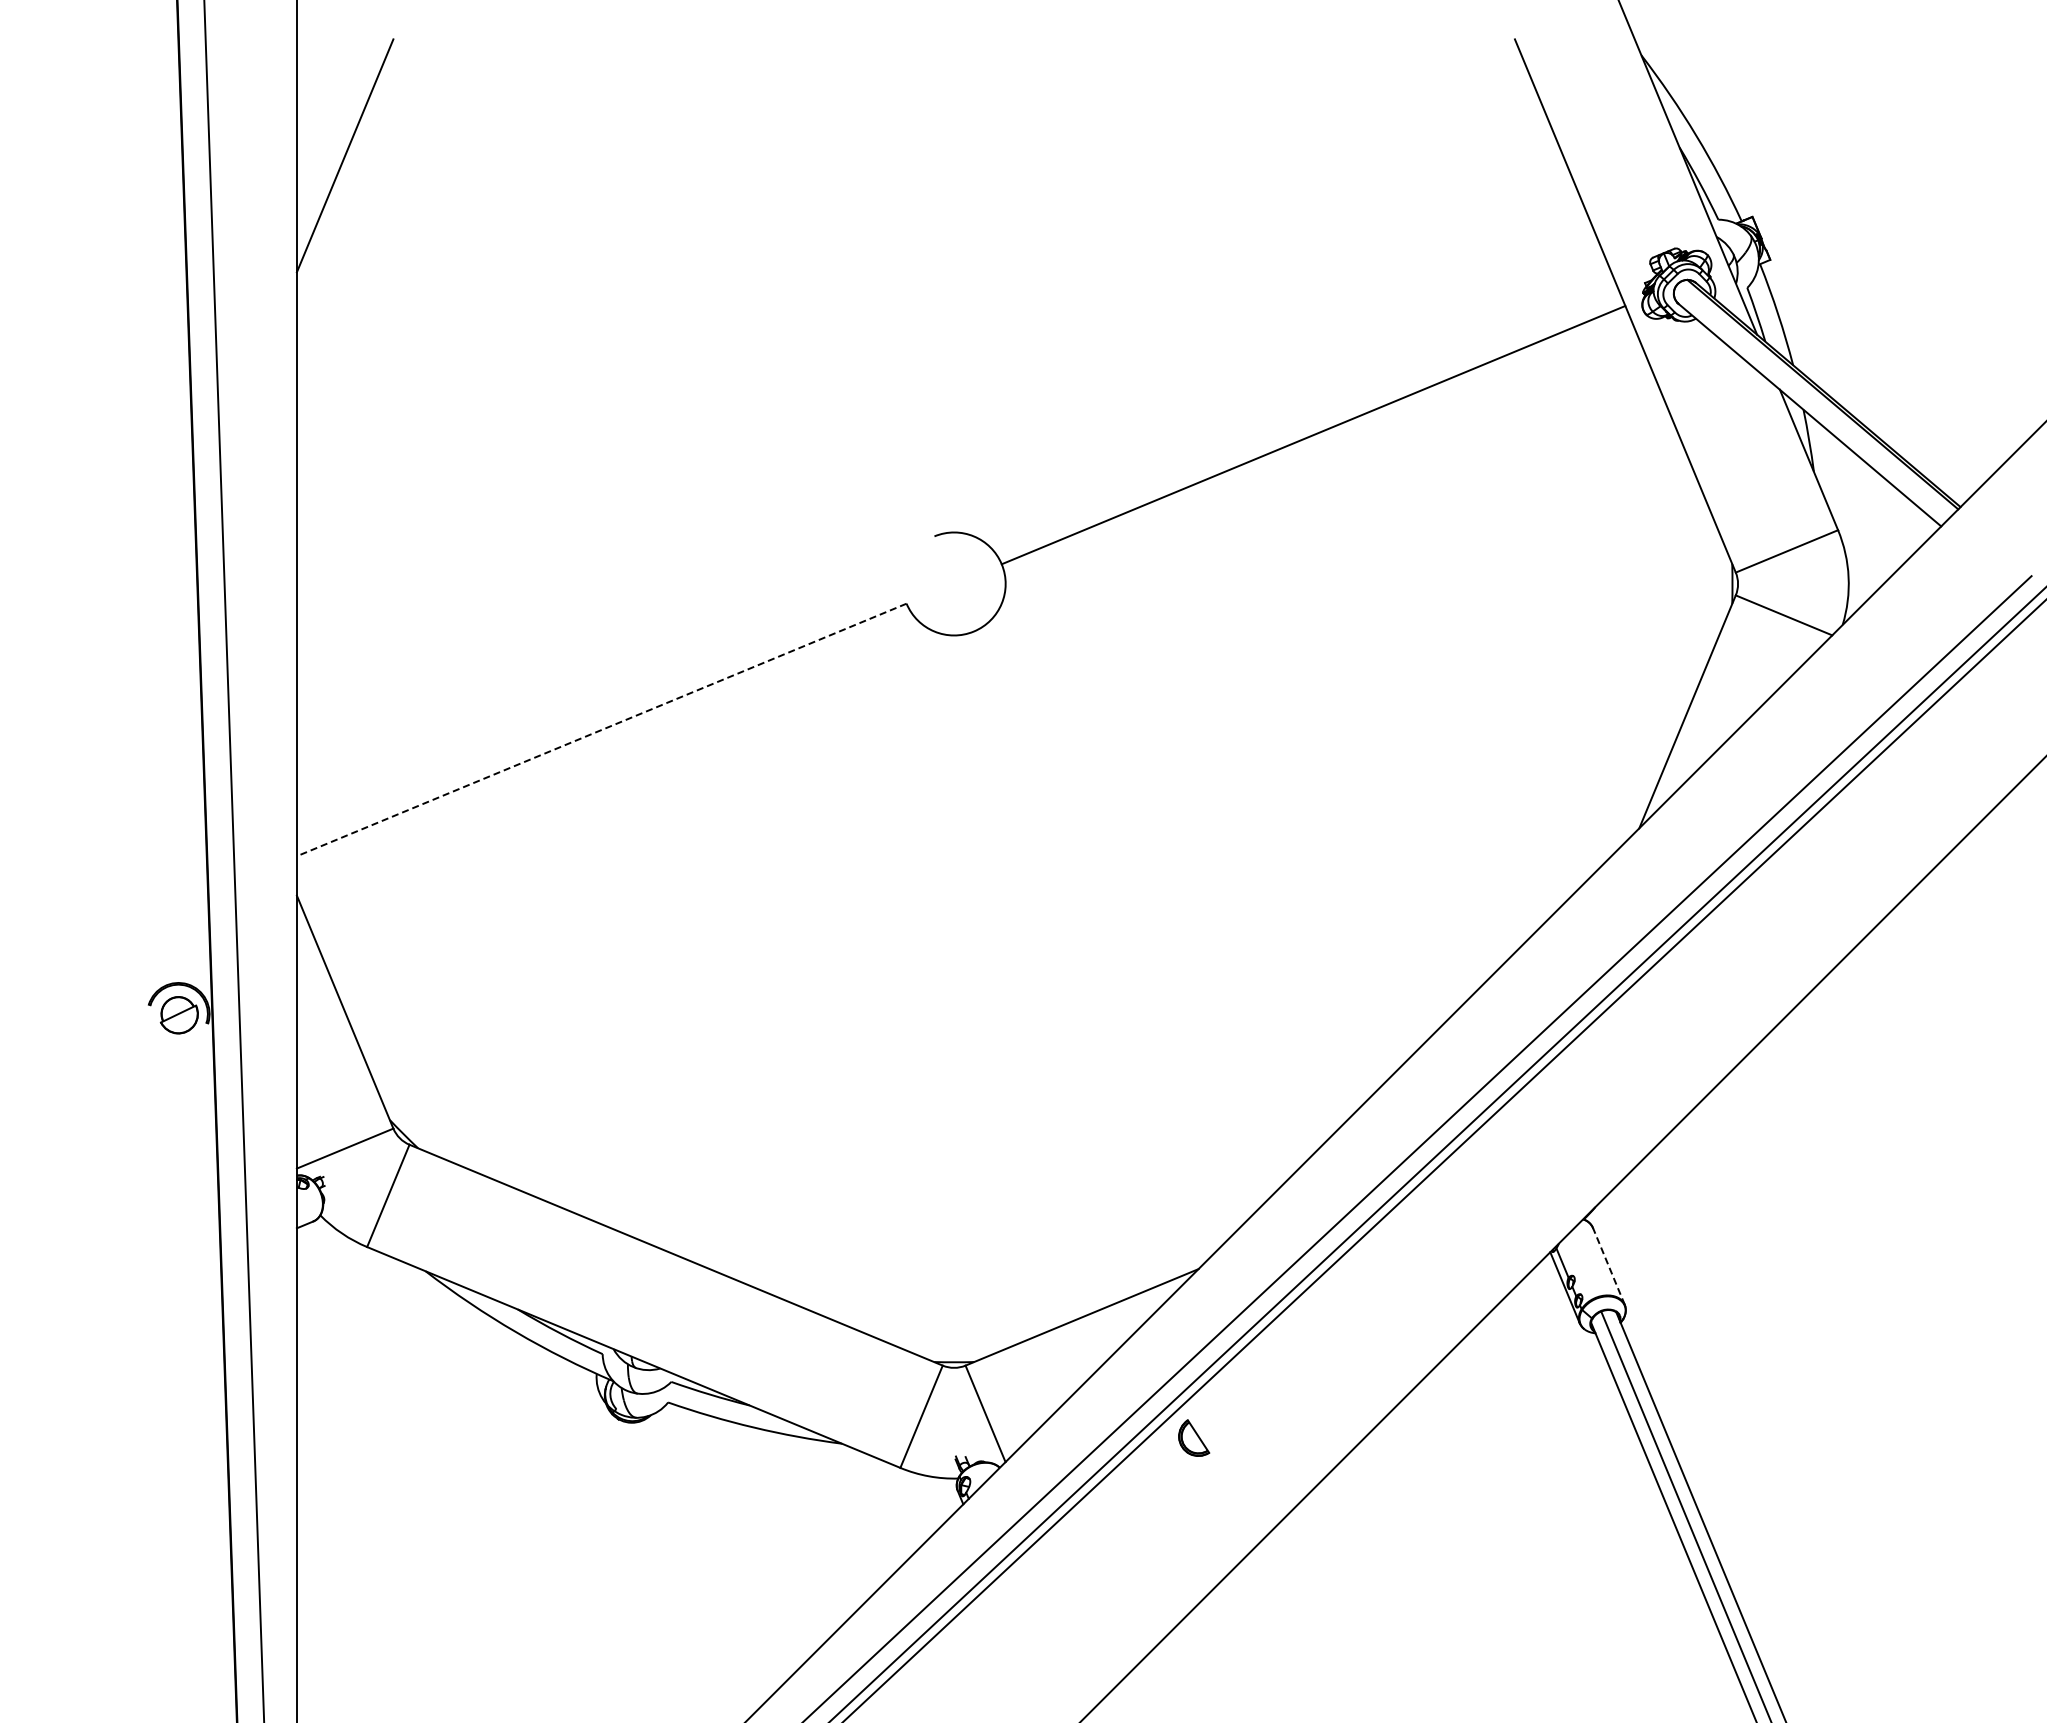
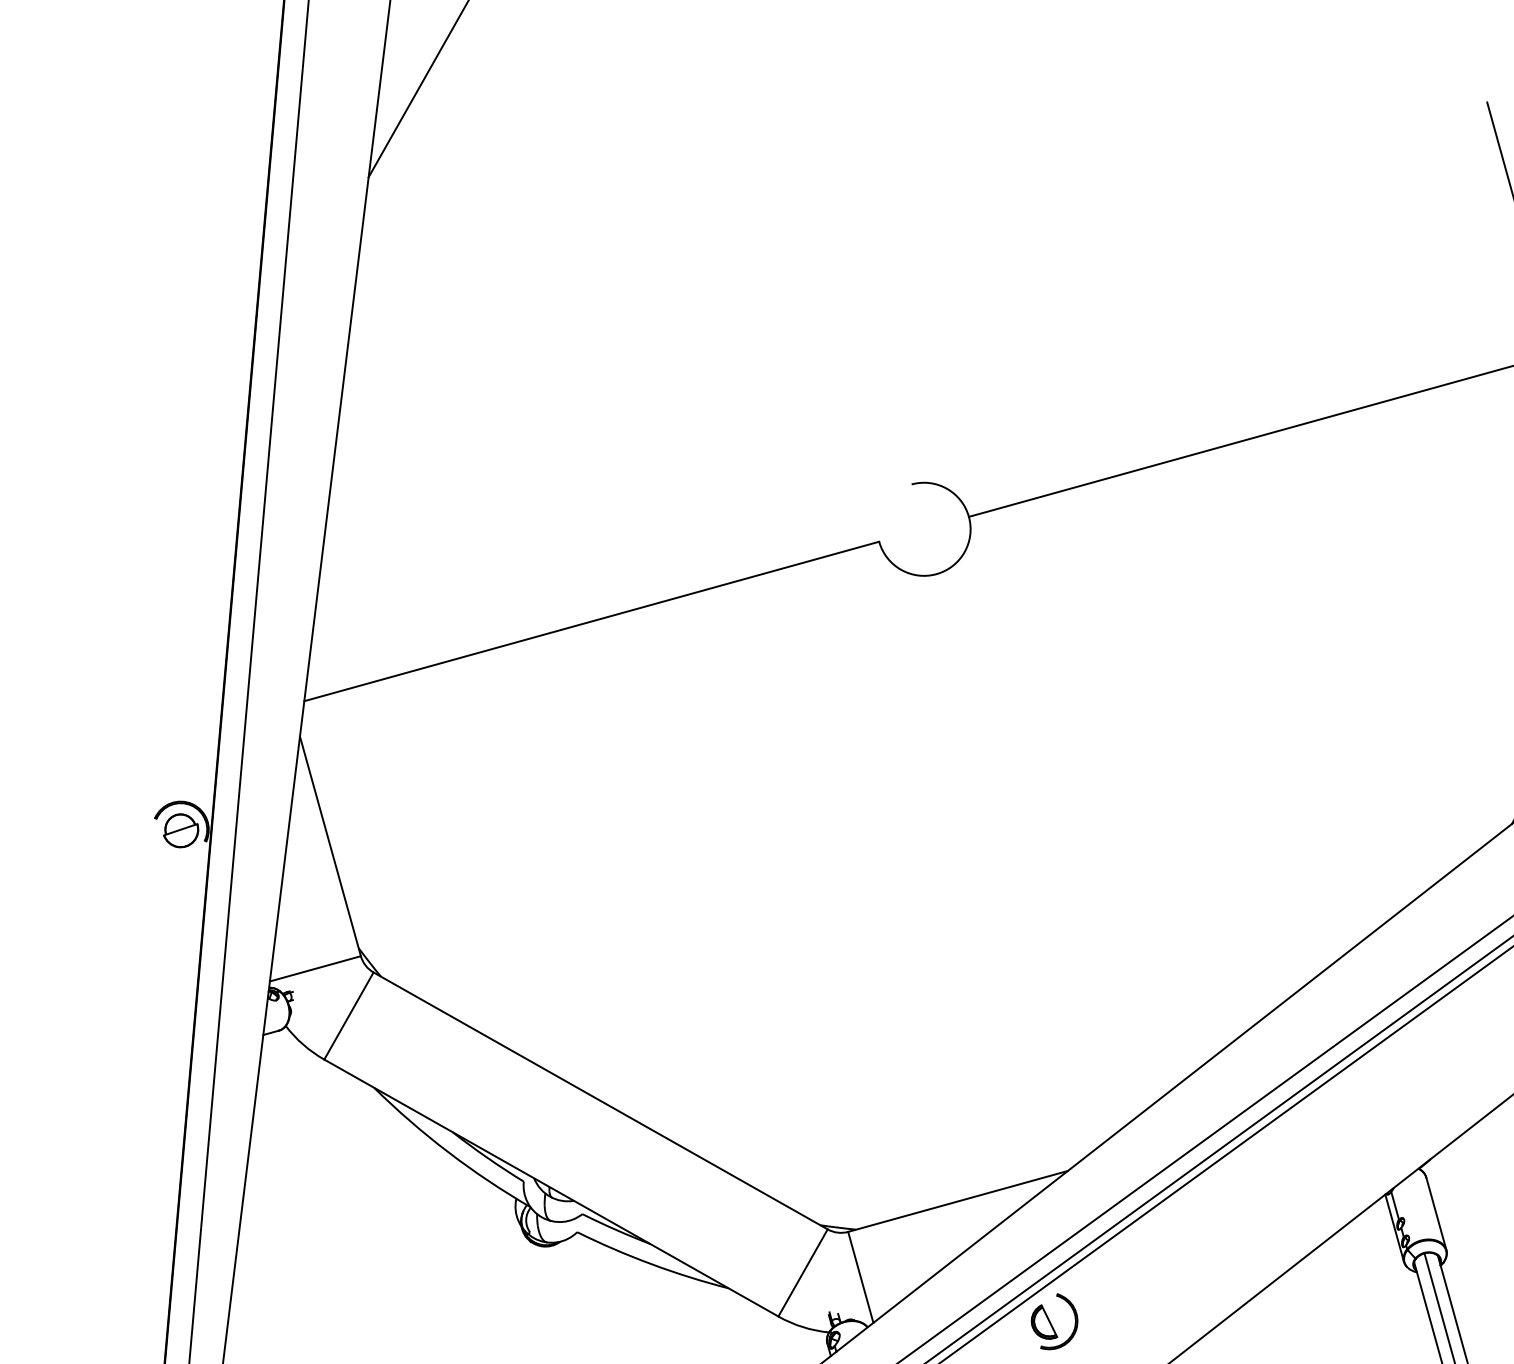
line: (601, 729) -> (591, 621), dashed -> solid
line: (1608, 1266) -> (1435, 1213), dashed -> solid
part: (1226, 1436) -> (1074, 1324), added

